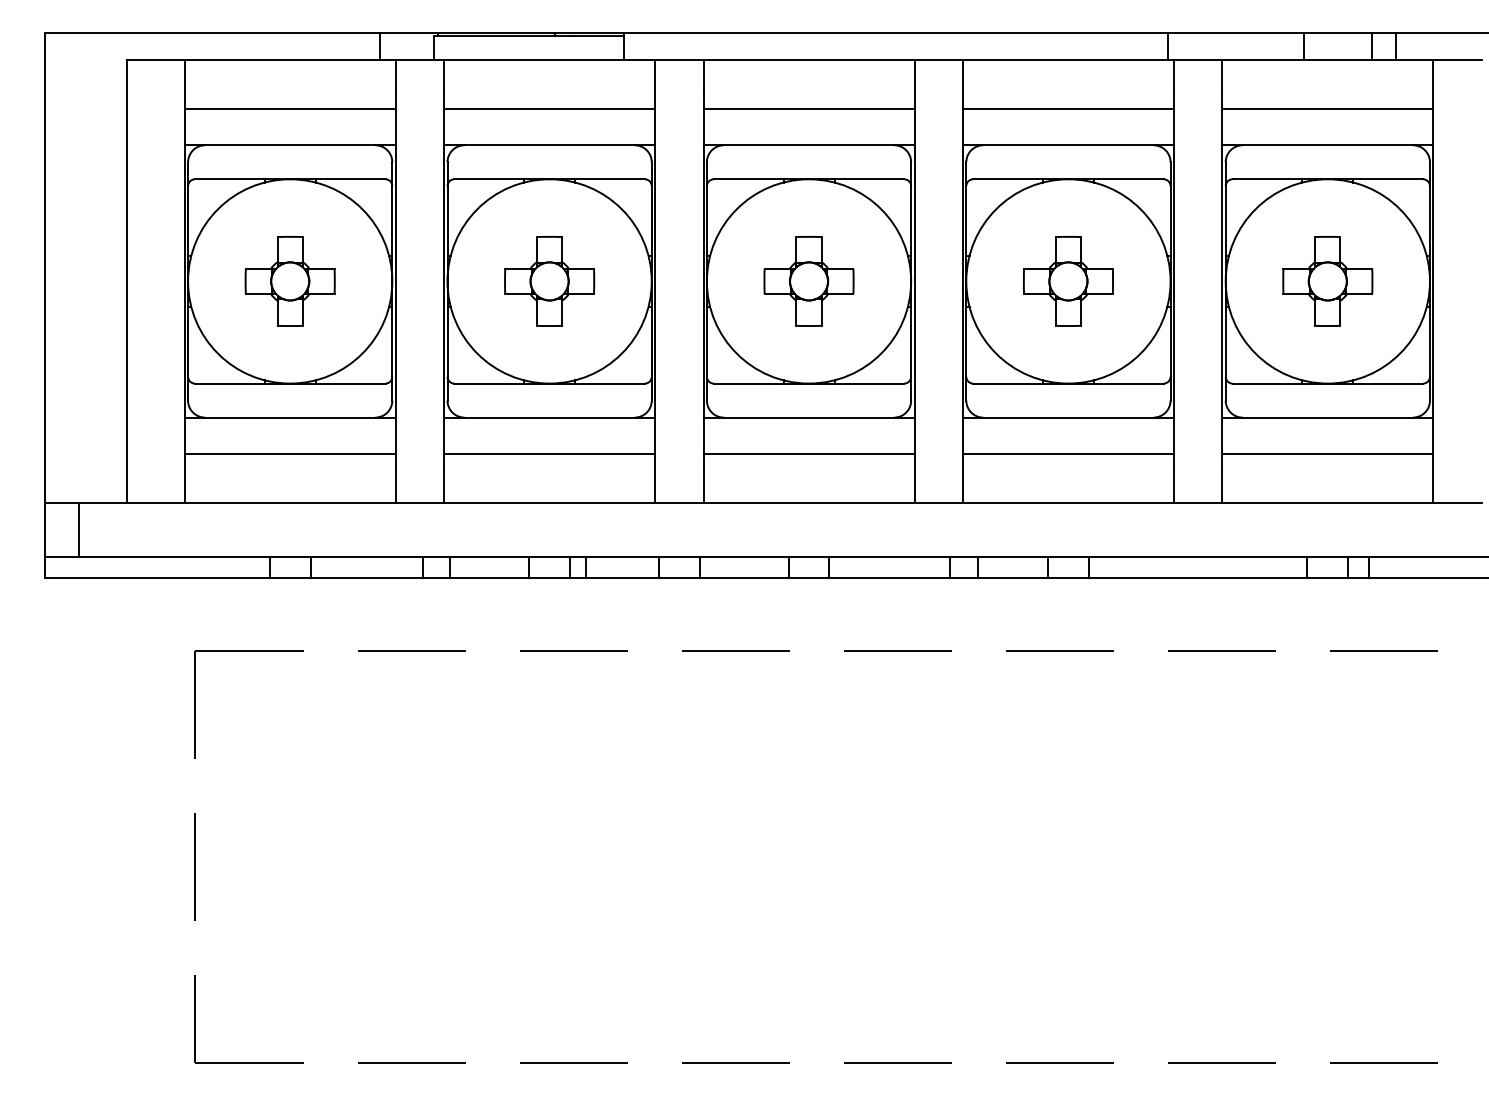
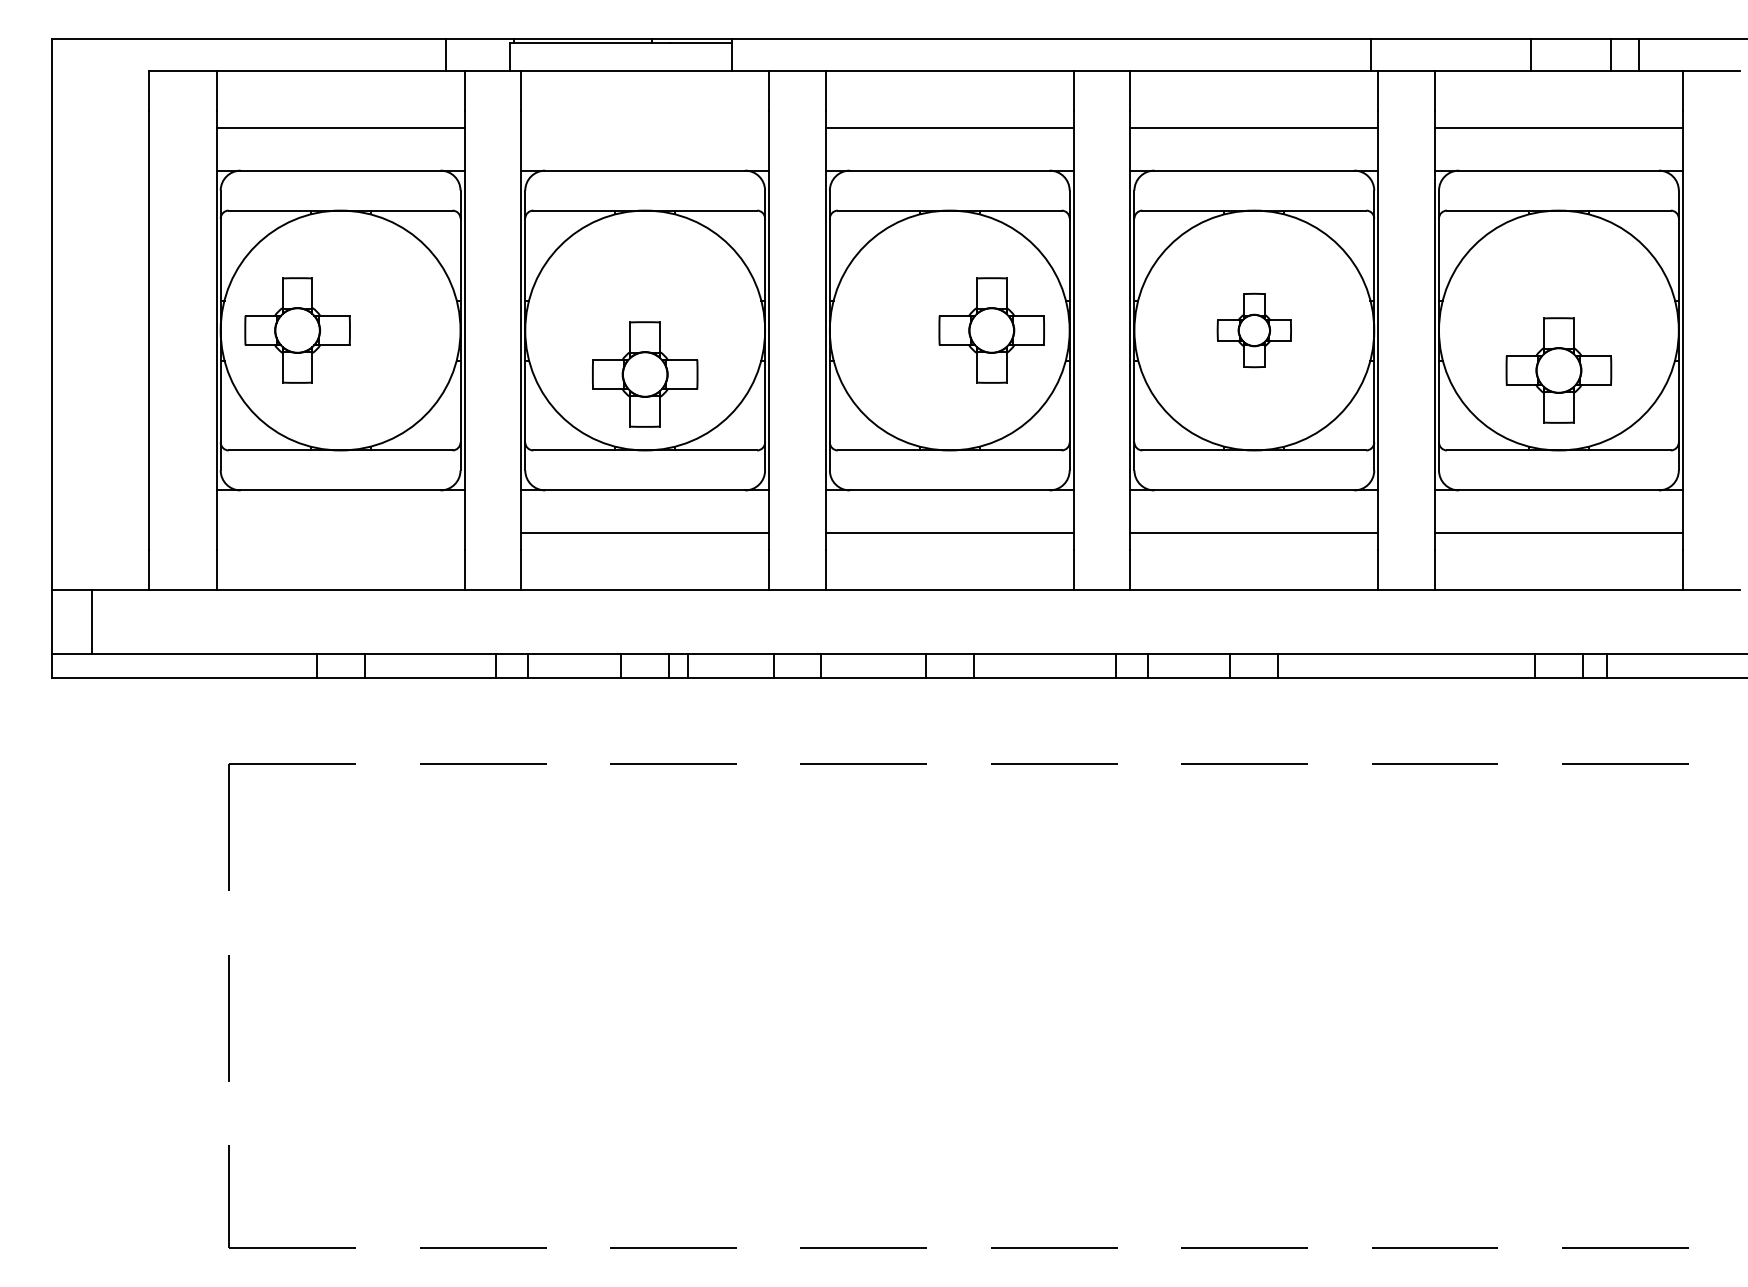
line: (549, 108) -> (645, 127), removed
part: (290, 281) -> (297, 330), moved
part: (549, 281) -> (645, 374), moved
part: (808, 281) -> (991, 330), moved
part: (1068, 281) -> (1254, 330), size x0.7
part: (1327, 281) -> (1558, 370), moved
line: (290, 454) -> (340, 533), removed

